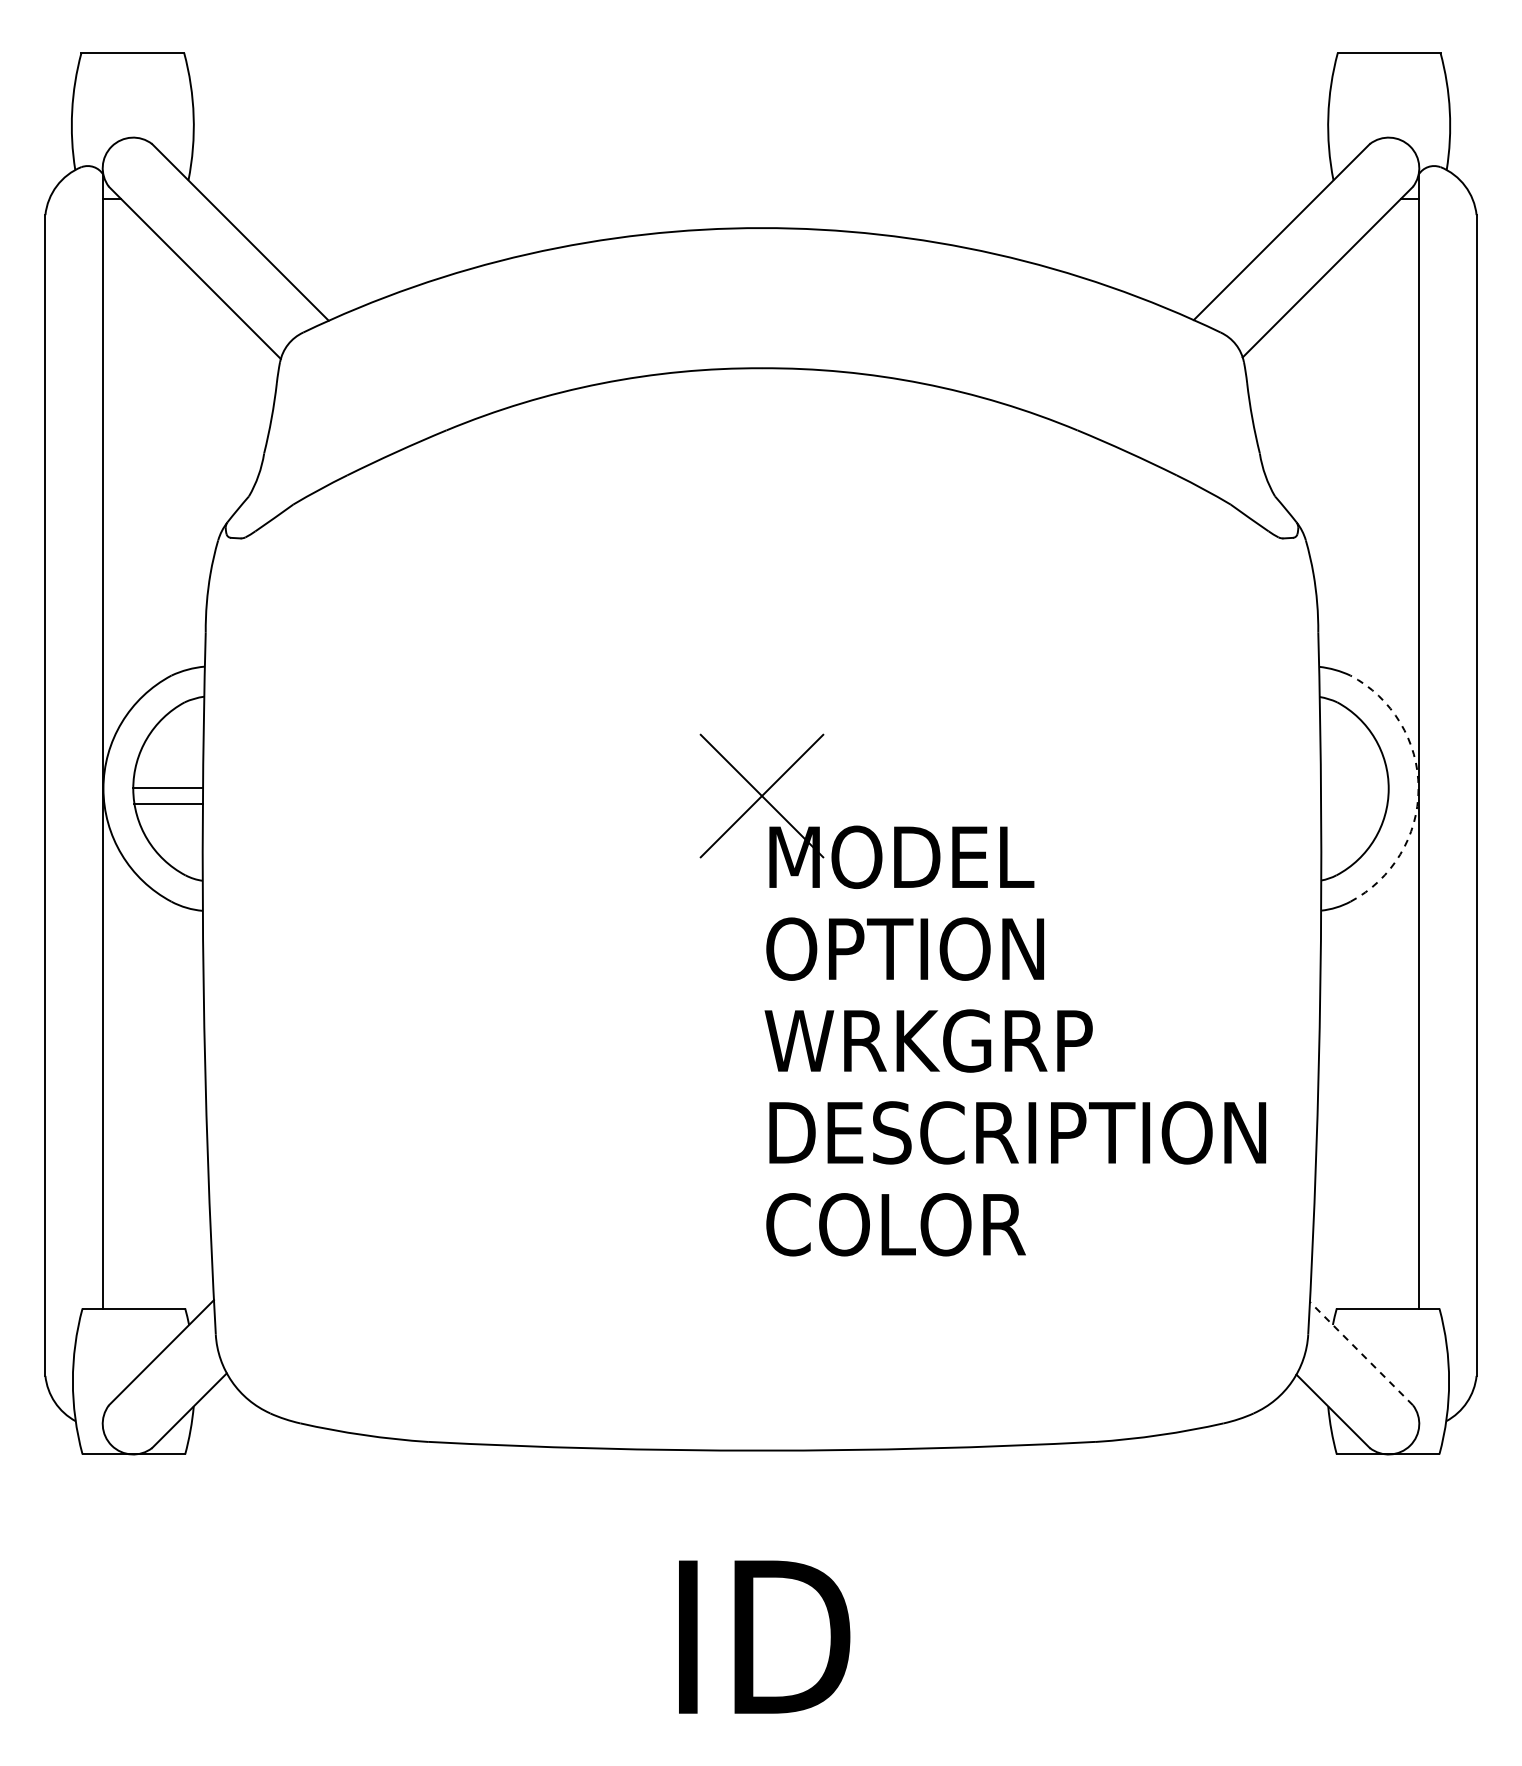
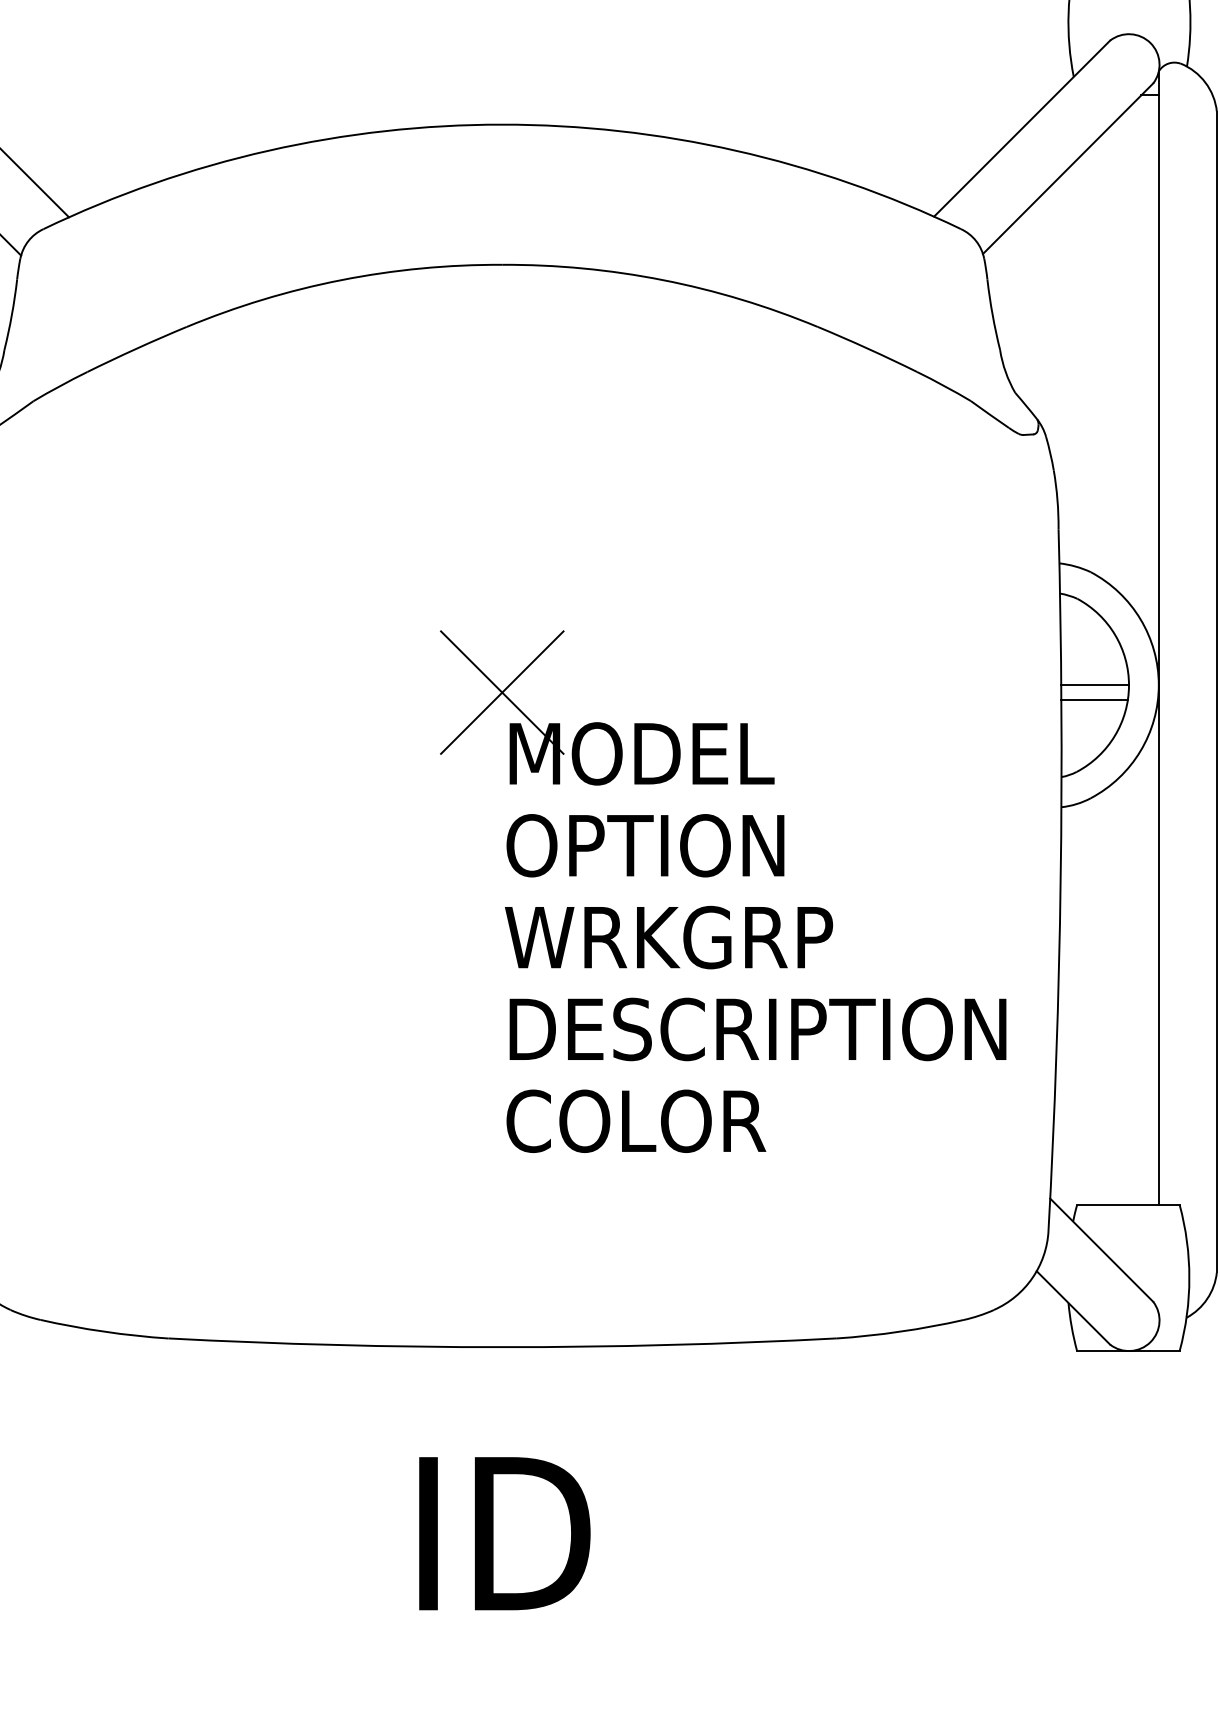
line: (1354, 788) -> (1094, 685), added
arc: (1418, 788) -> (1158, 685), dashed -> solid
line: (1354, 803) -> (1094, 700), added
line: (1361, 1353) -> (1101, 1250), dashed -> solid

